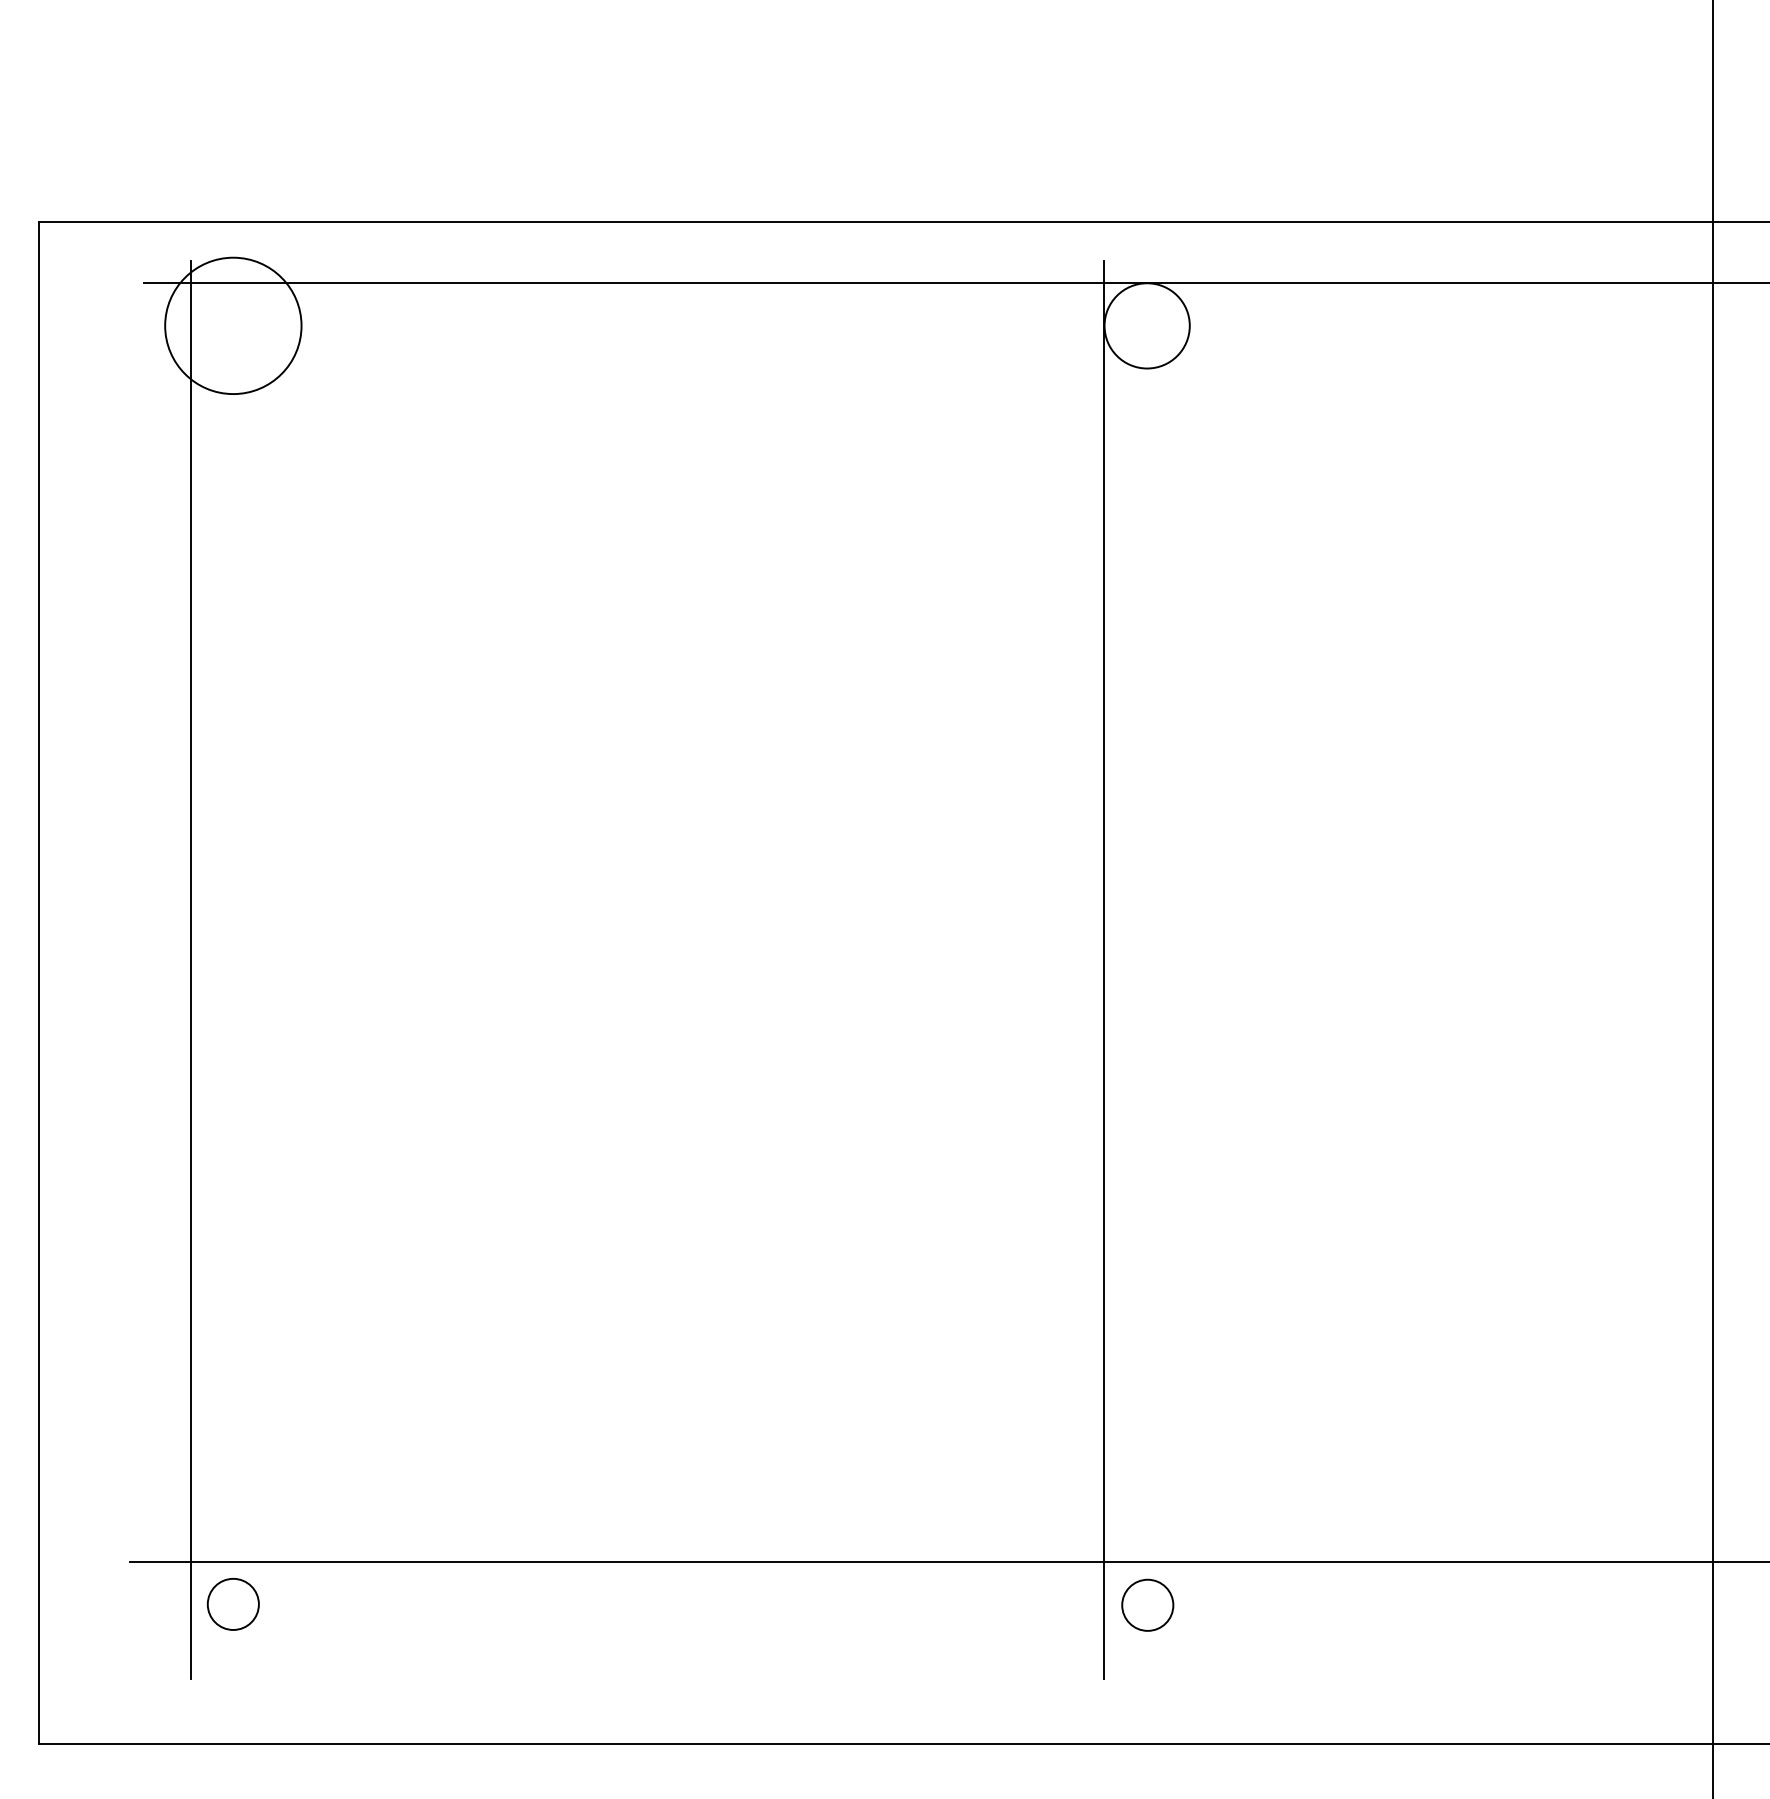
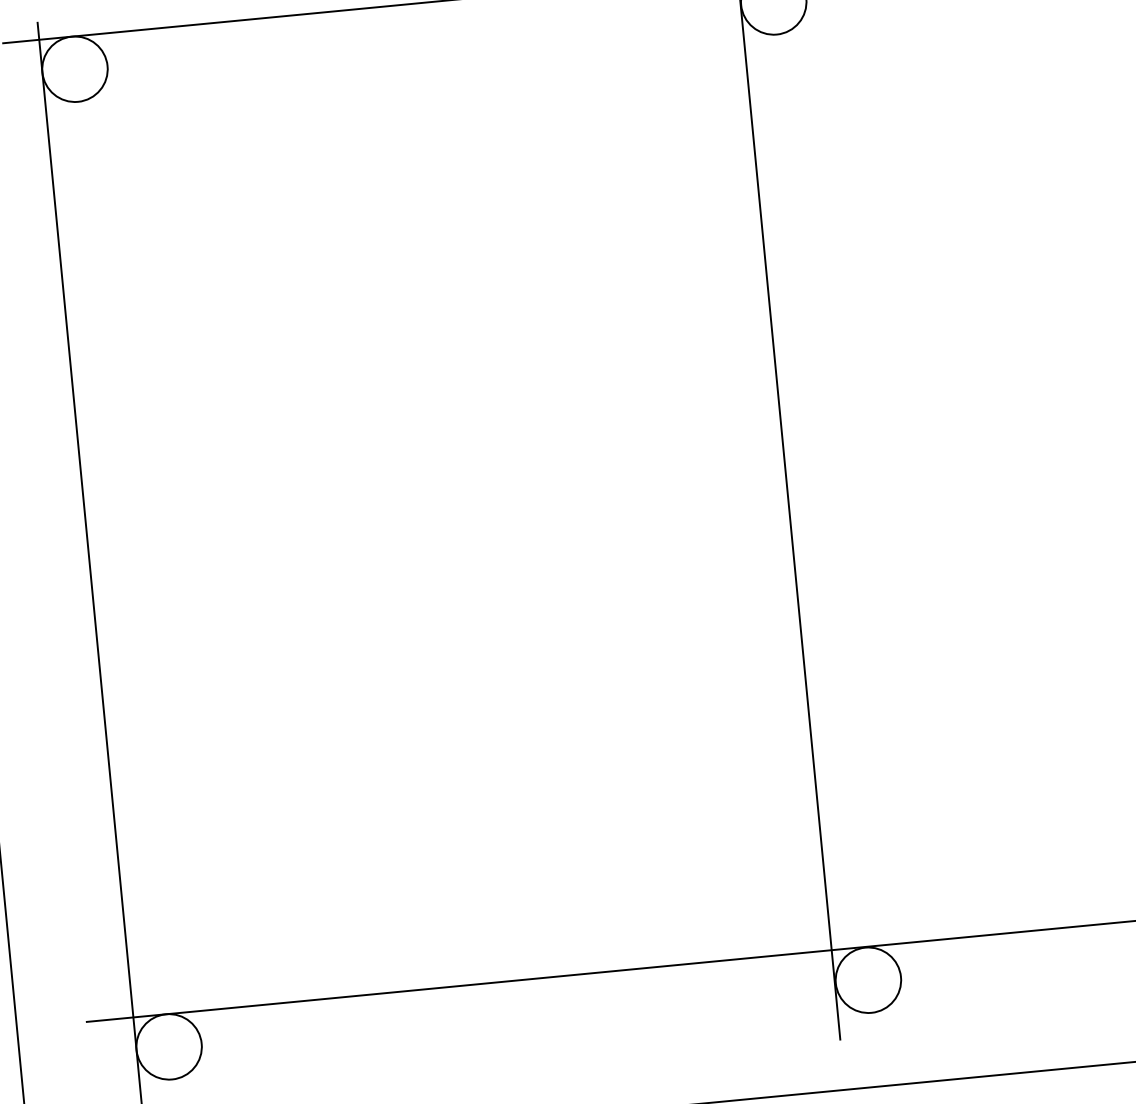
circle: (232, 325) -> (74, 69), size x0.62
circle: (232, 1604) -> (168, 1047), size x1.67
circle: (1147, 1604) -> (868, 979), size x1.67

